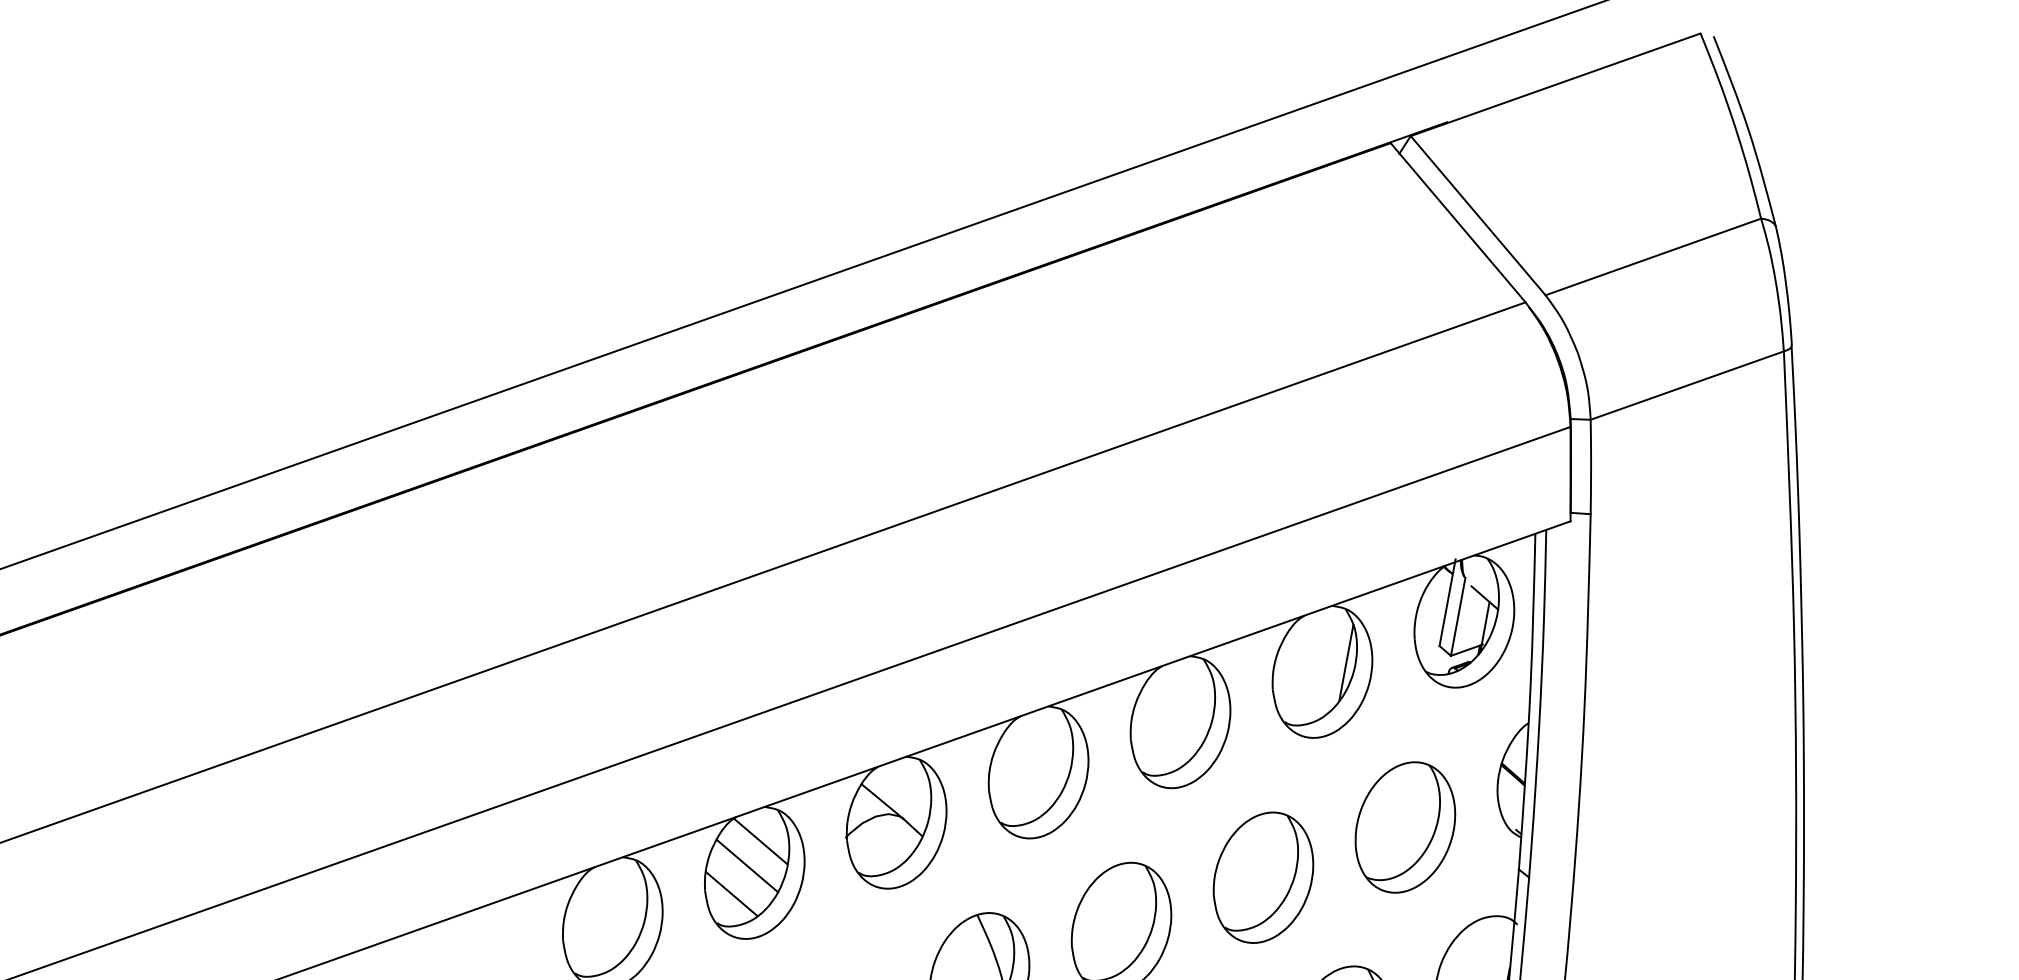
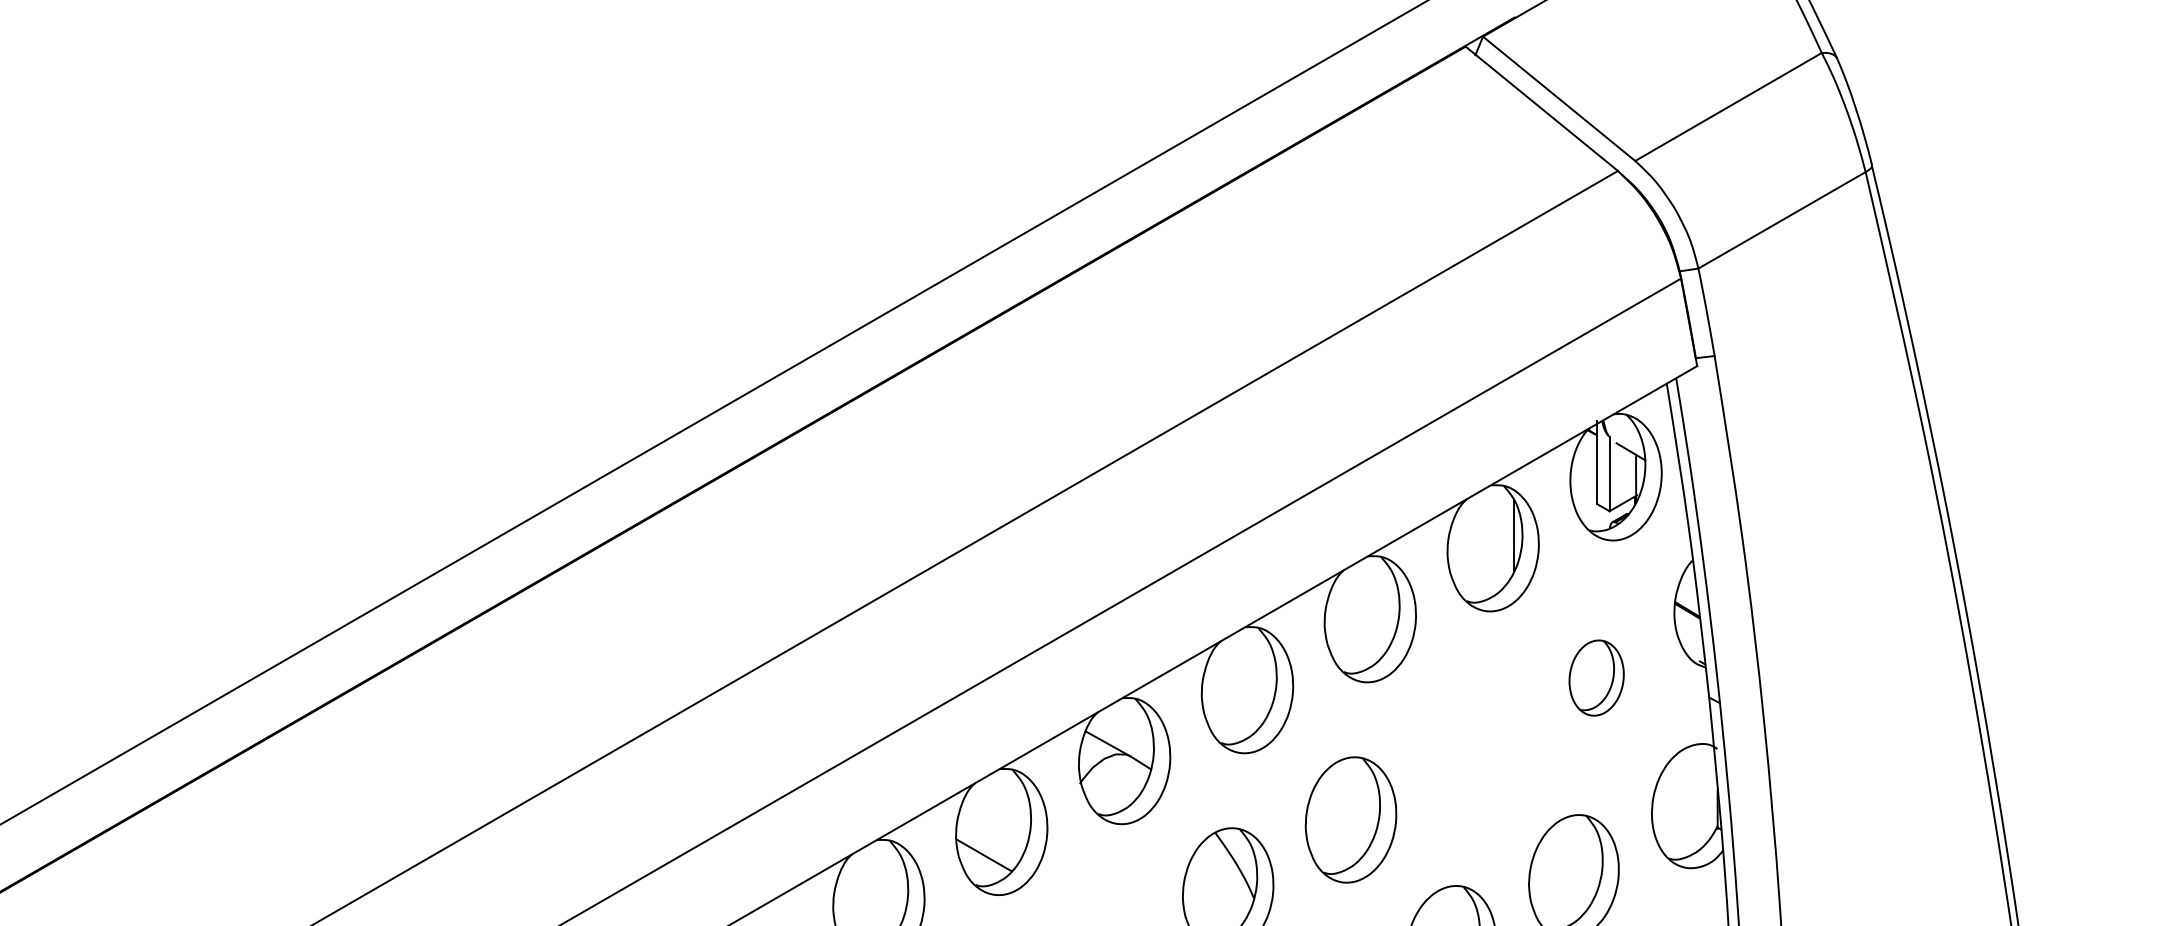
part: (1405, 826) -> (1596, 677), size x0.6
line: (760, 841) -> (1001, 801), removed
line: (747, 865) -> (993, 826), removed
part: (1263, 877) -> (1473, 748), removed

